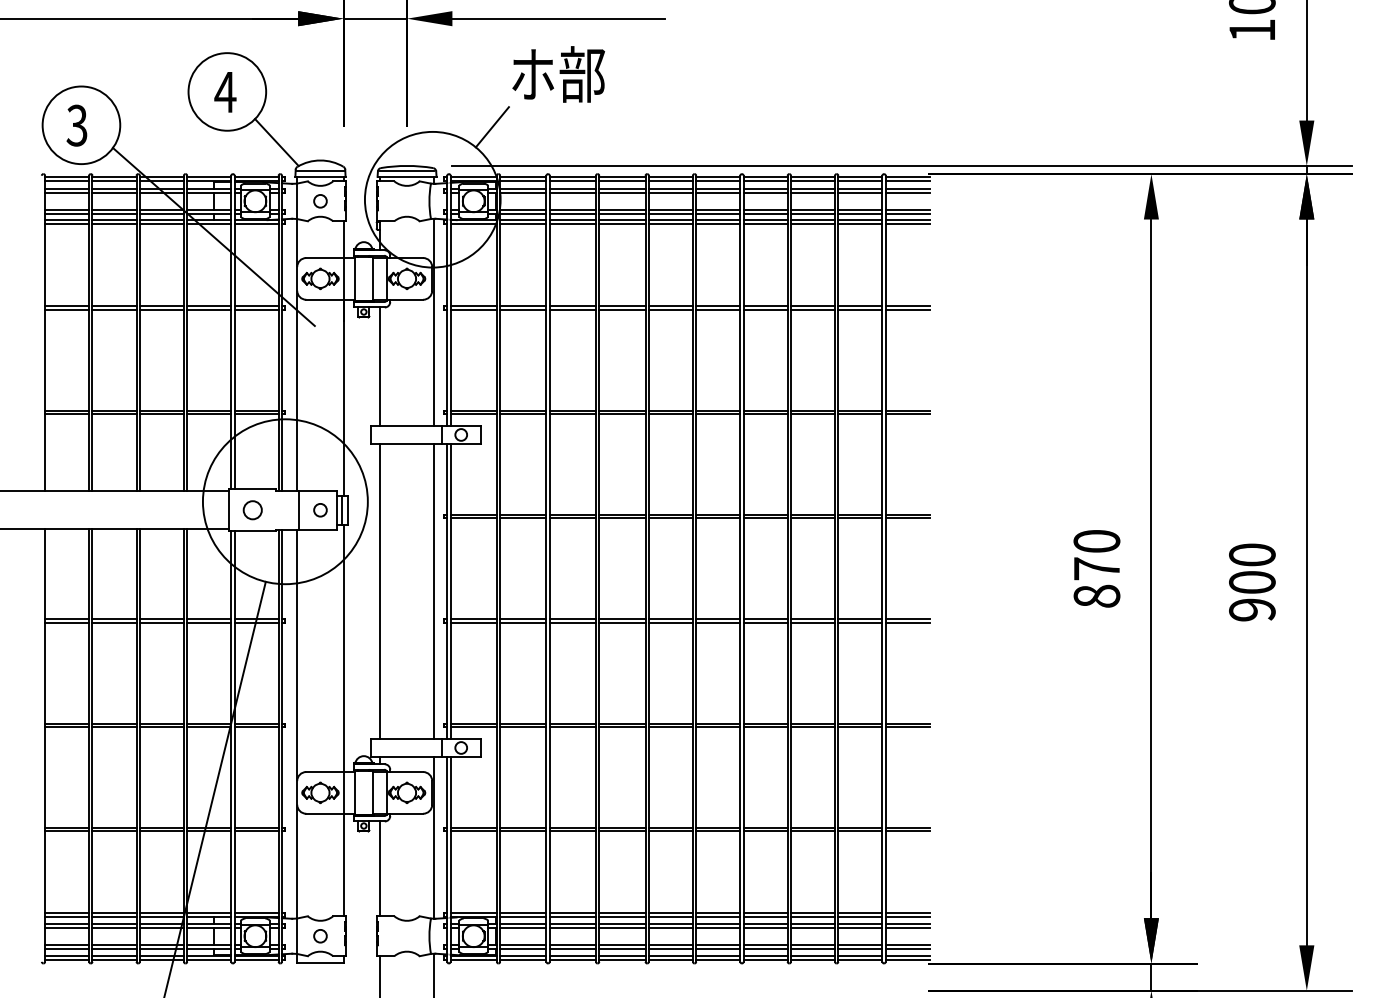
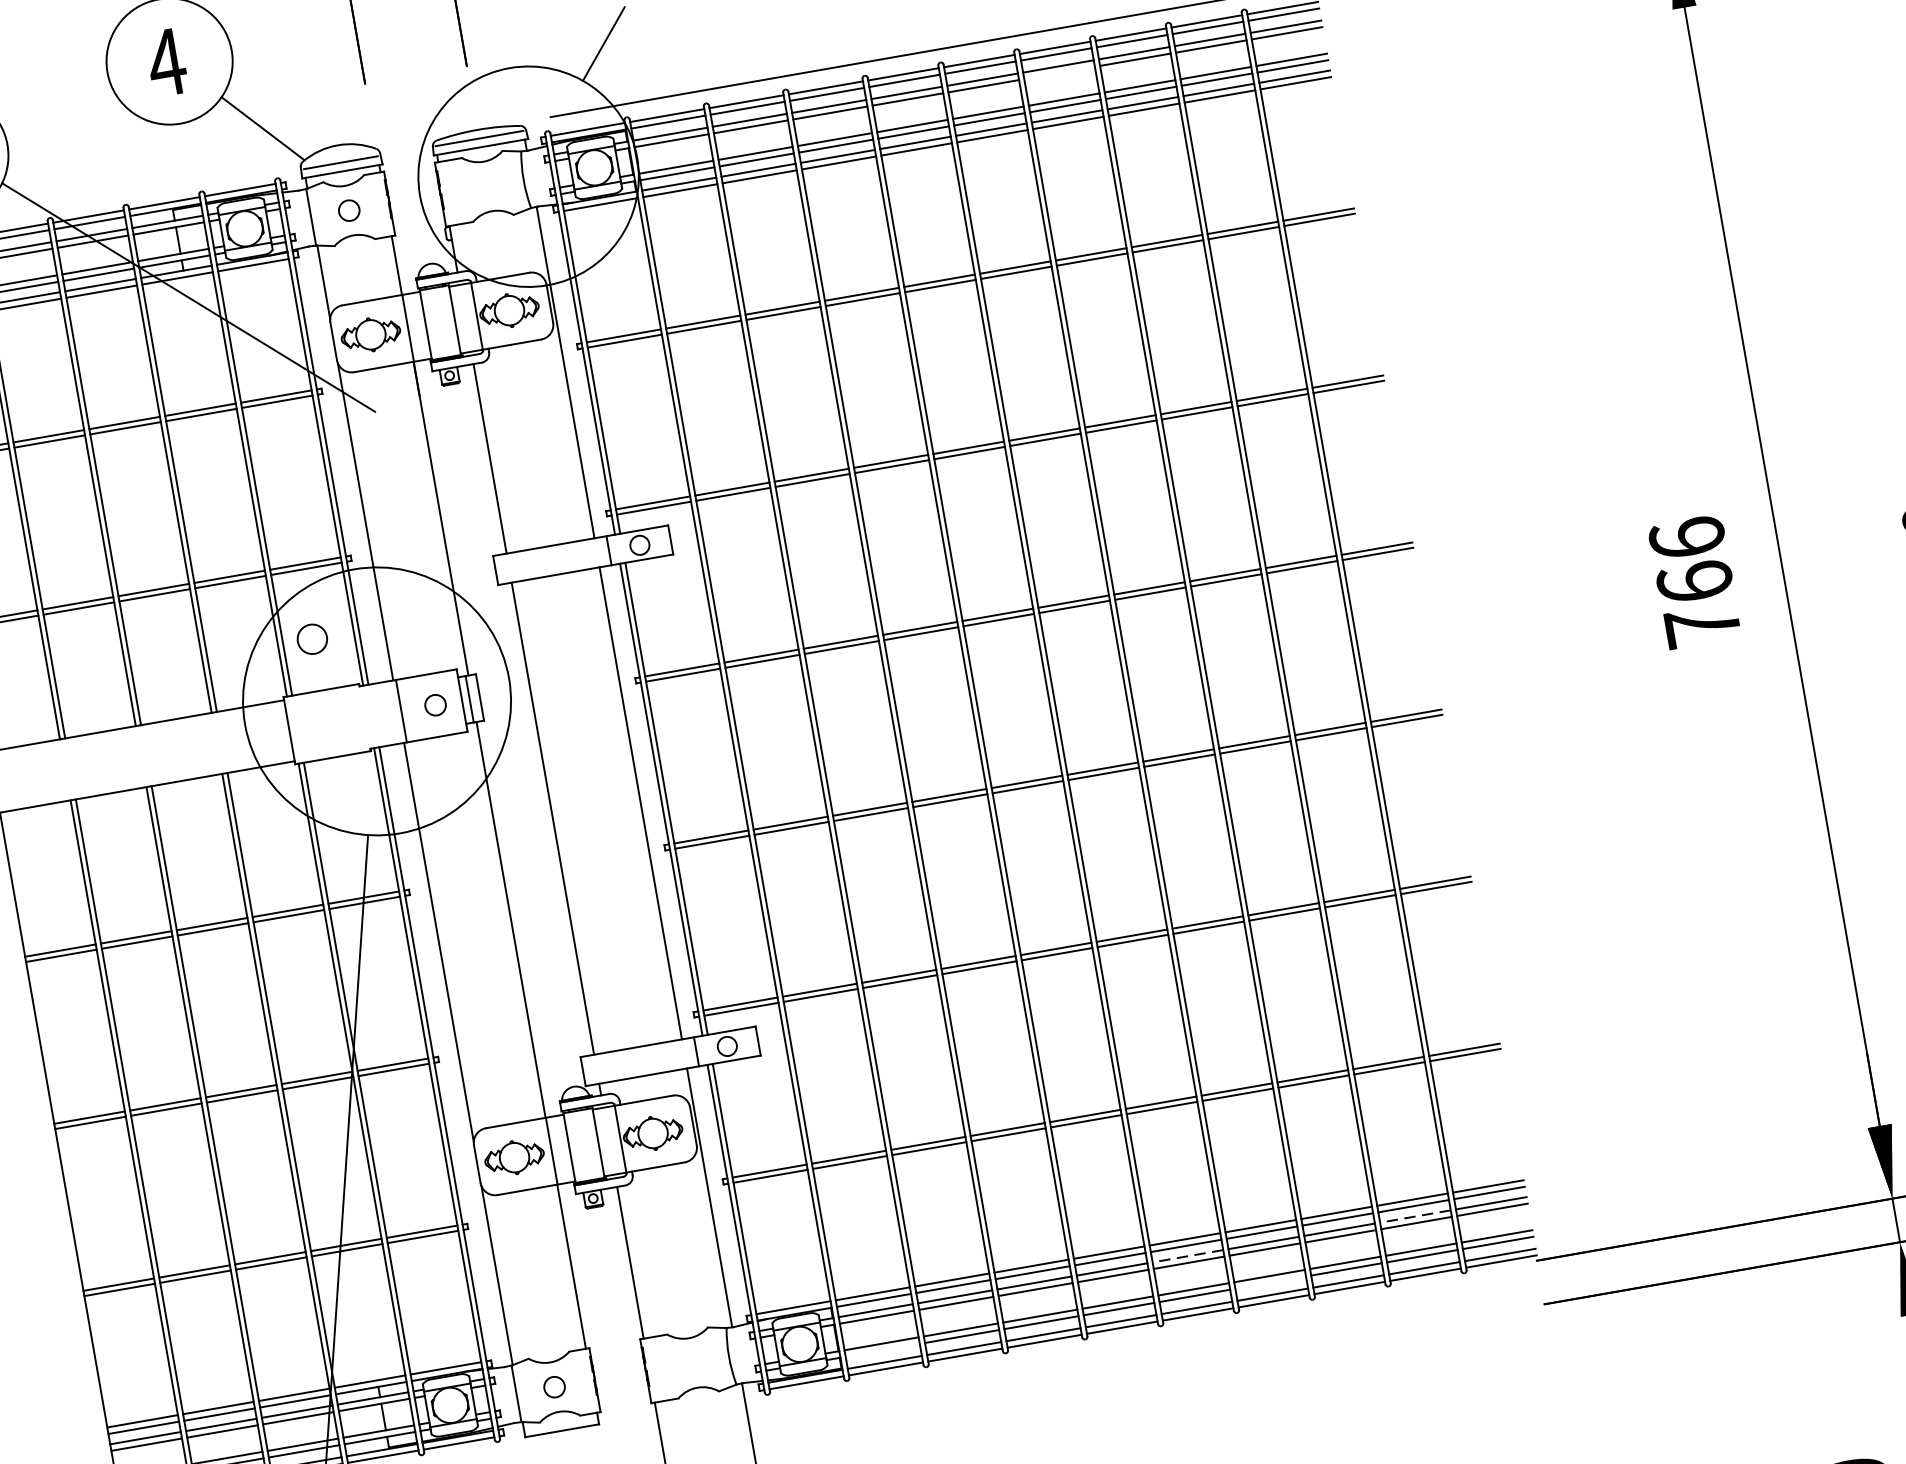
line: (765, 193) -> (1059, 73), removed
circle: (252, 510) -> (312, 639), moved
text: (1096, 568) -> (1694, 581), 870 -> 766
line: (717, 923) -> (1186, 1255), solid -> dashed
line: (859, 923) -> (1413, 1216), solid -> dashed
line: (523, 948) -> (883, 1350), removed
line: (765, 948) -> (1270, 1282), removed

